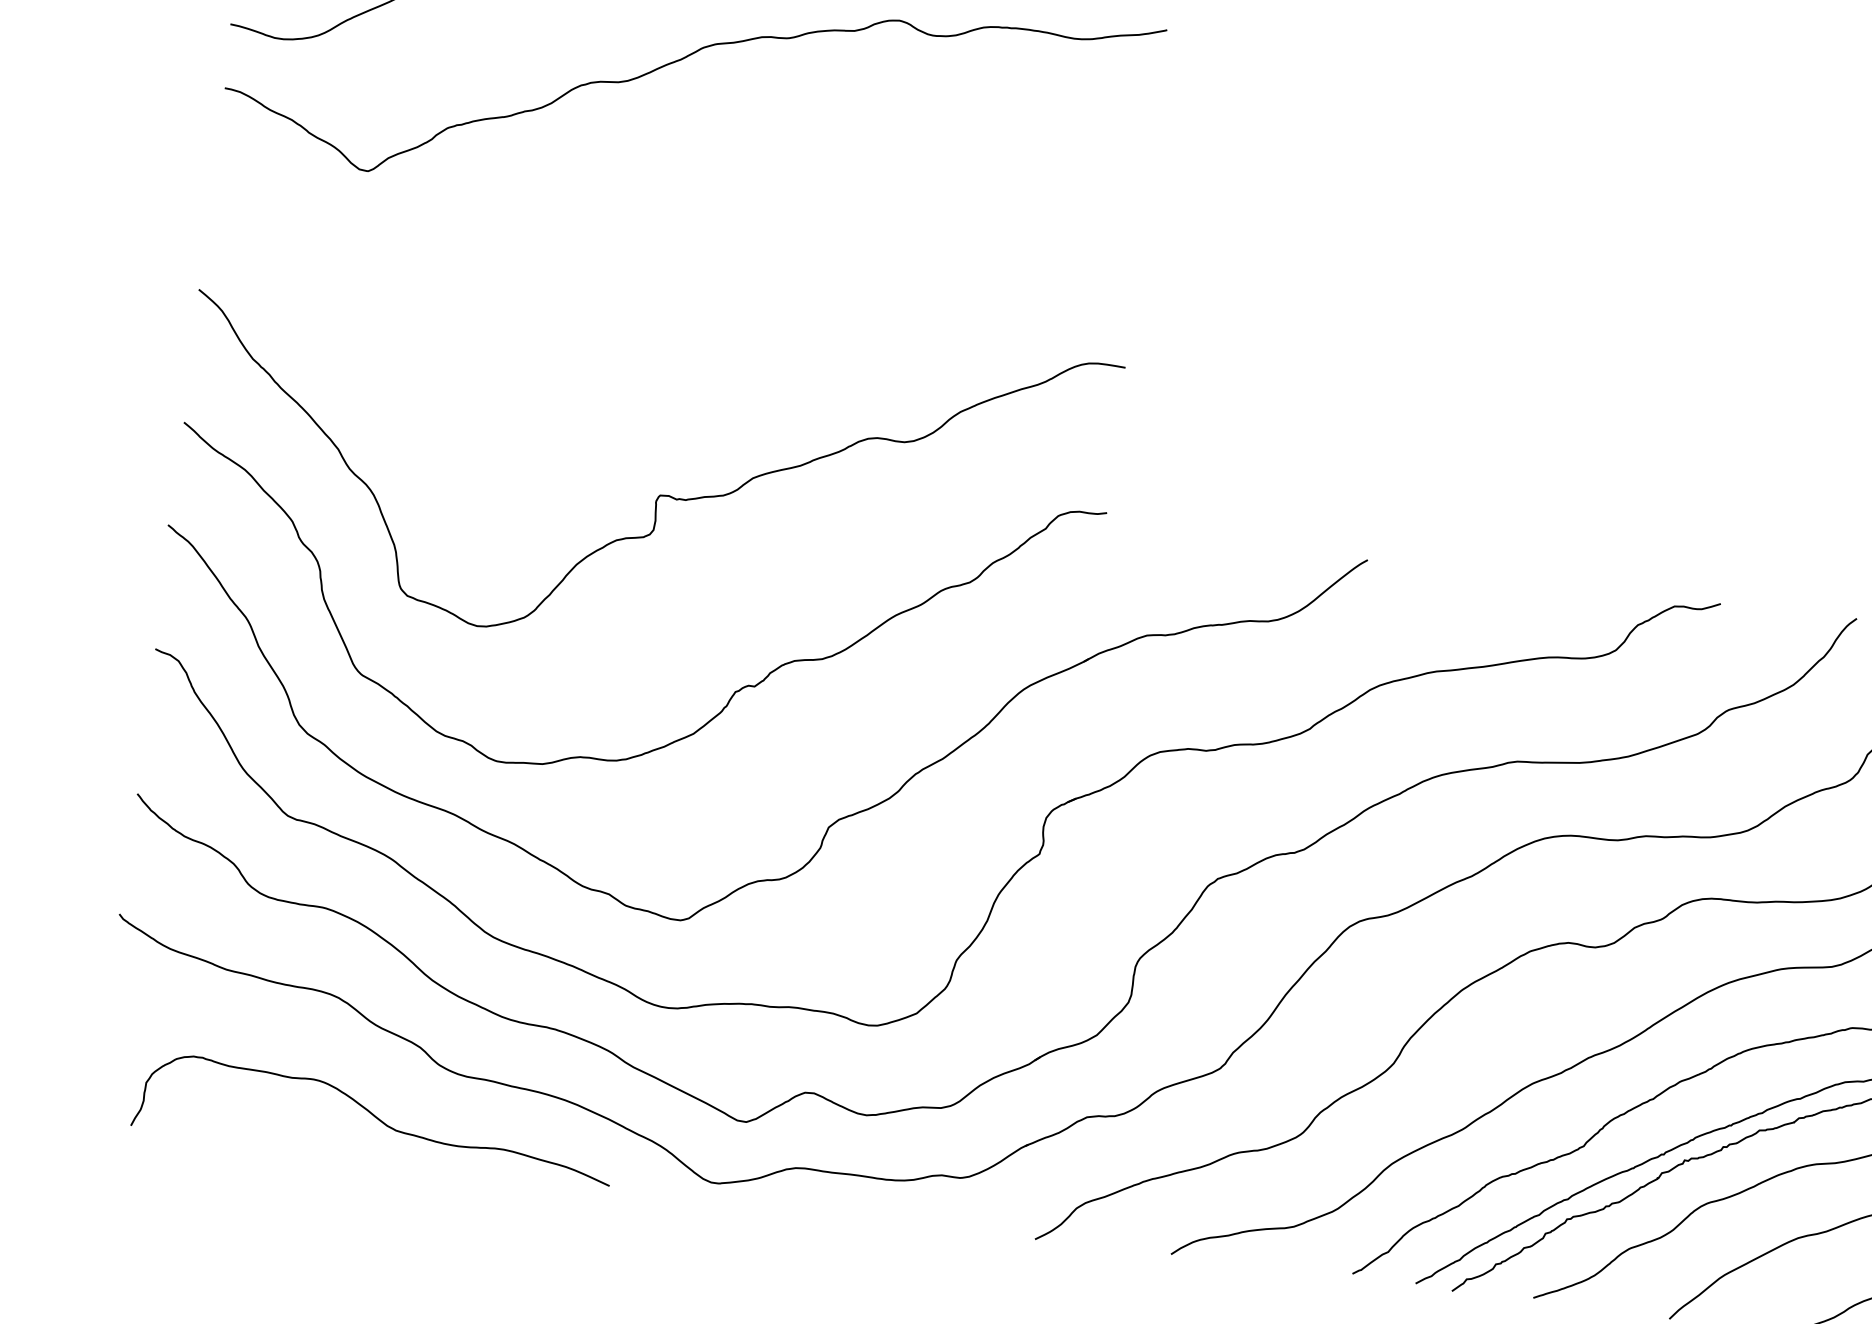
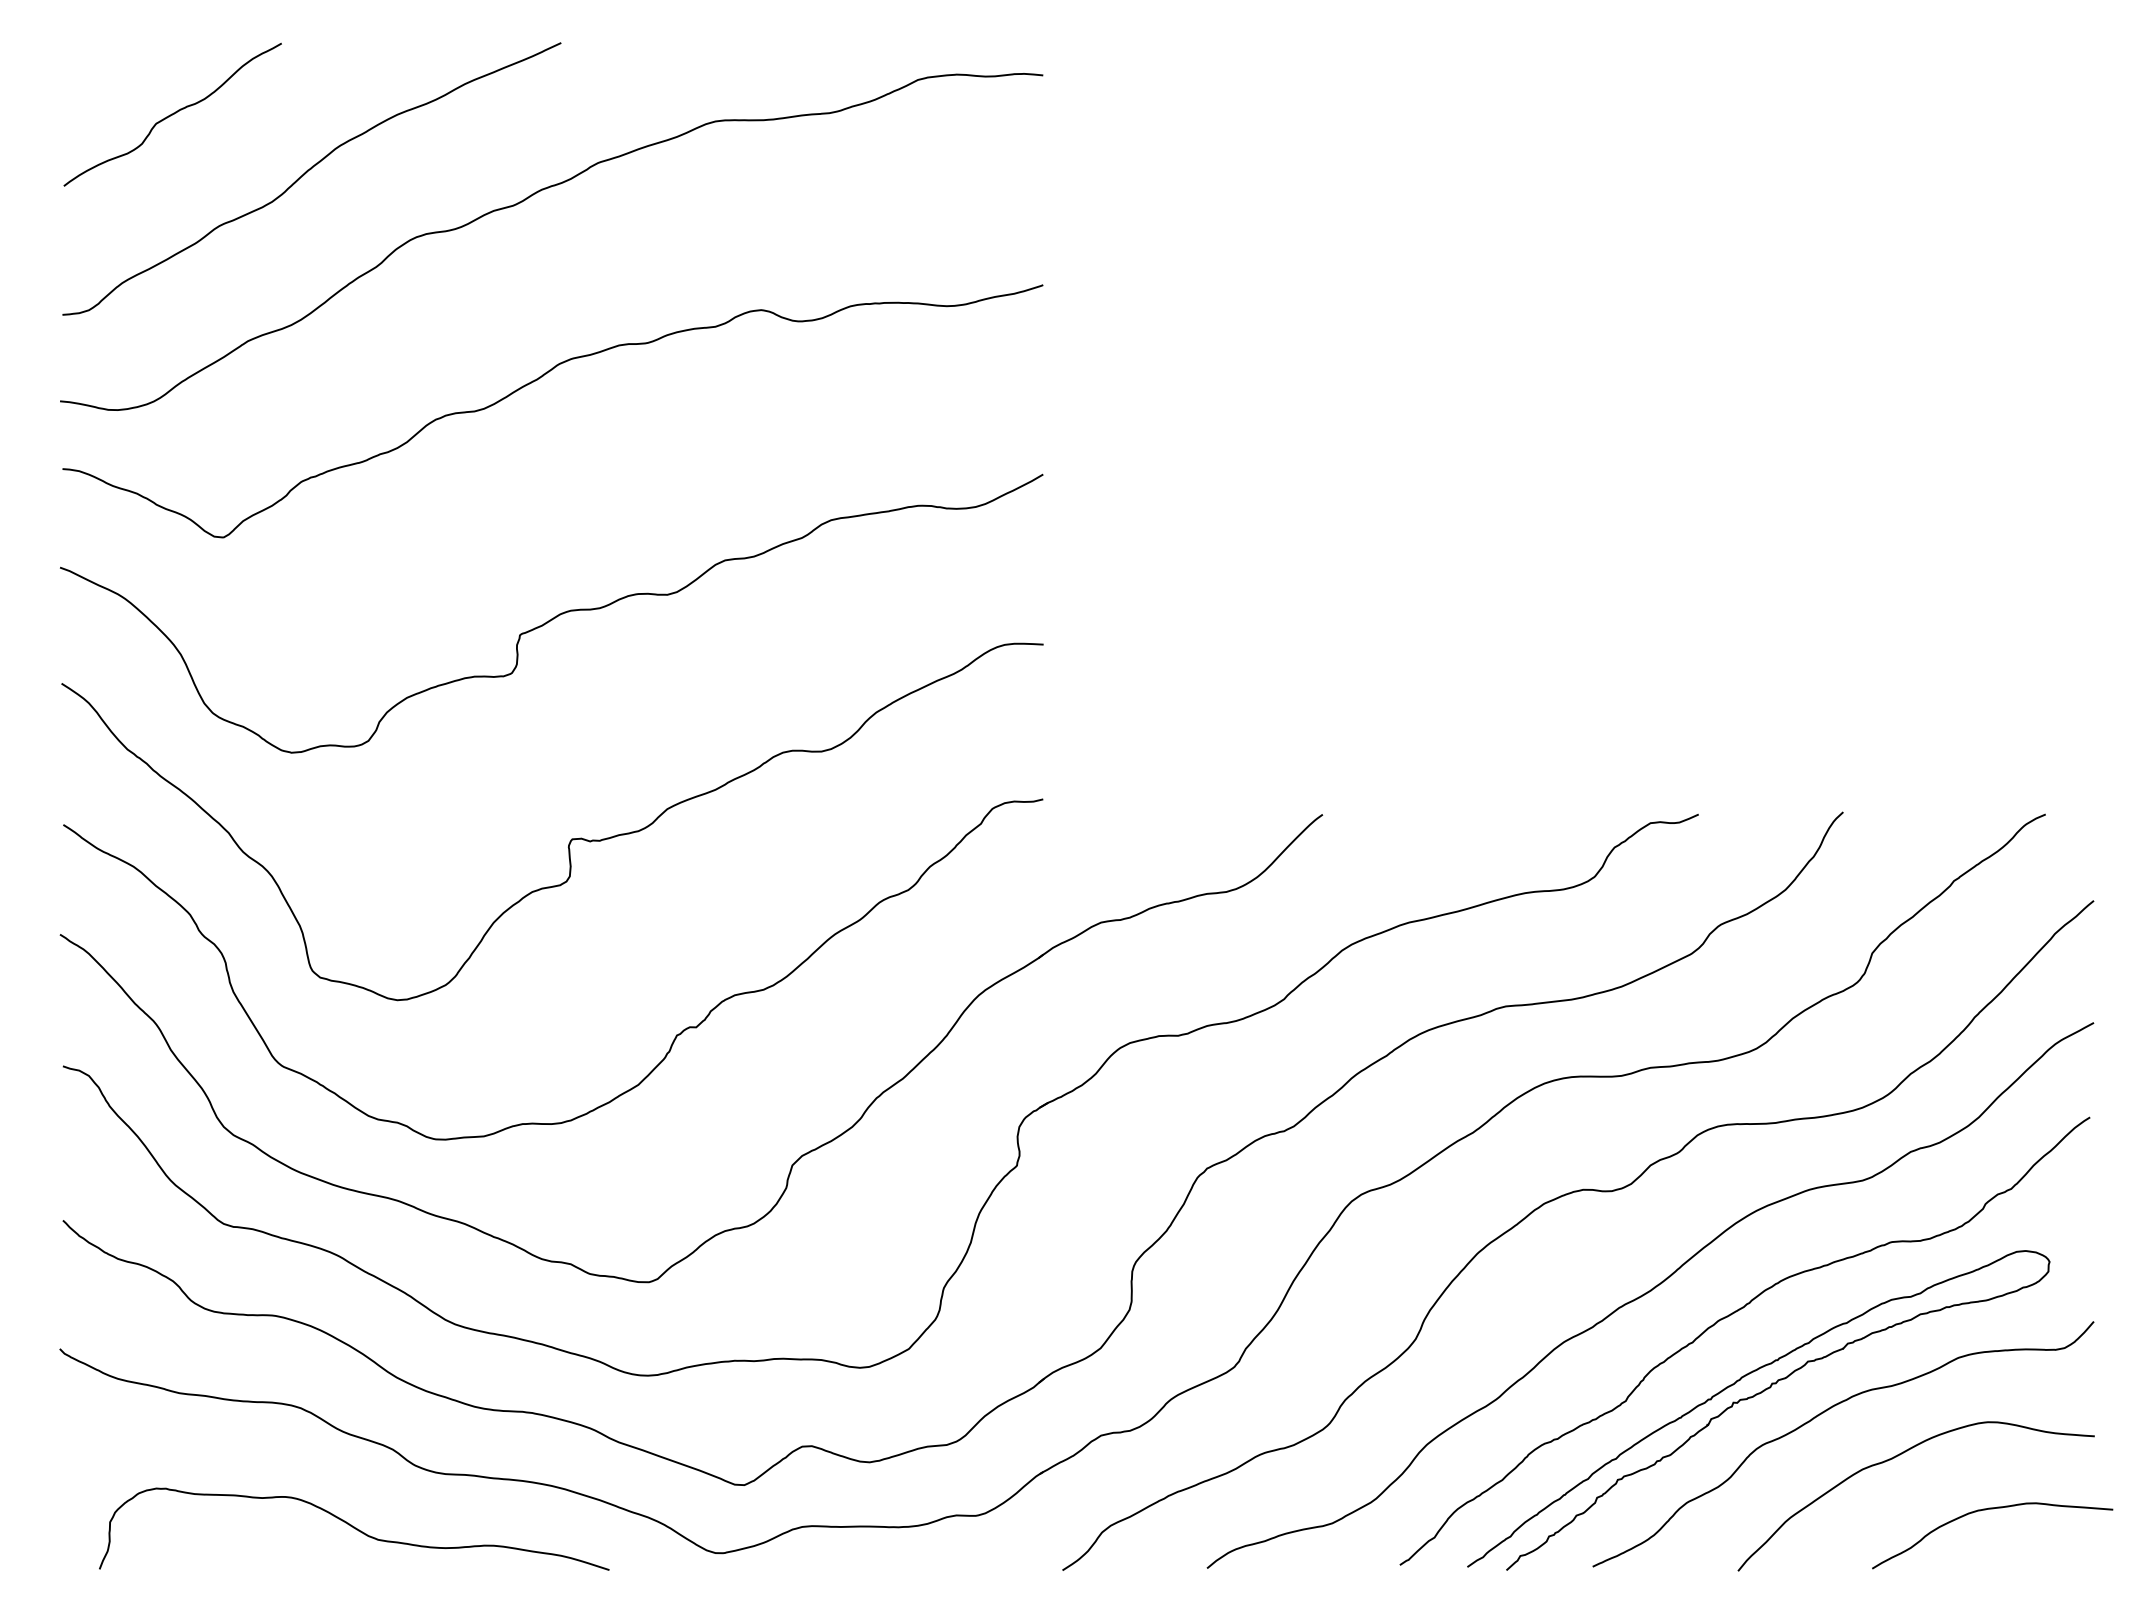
curve: (669, 284) -> (554, 616), added

